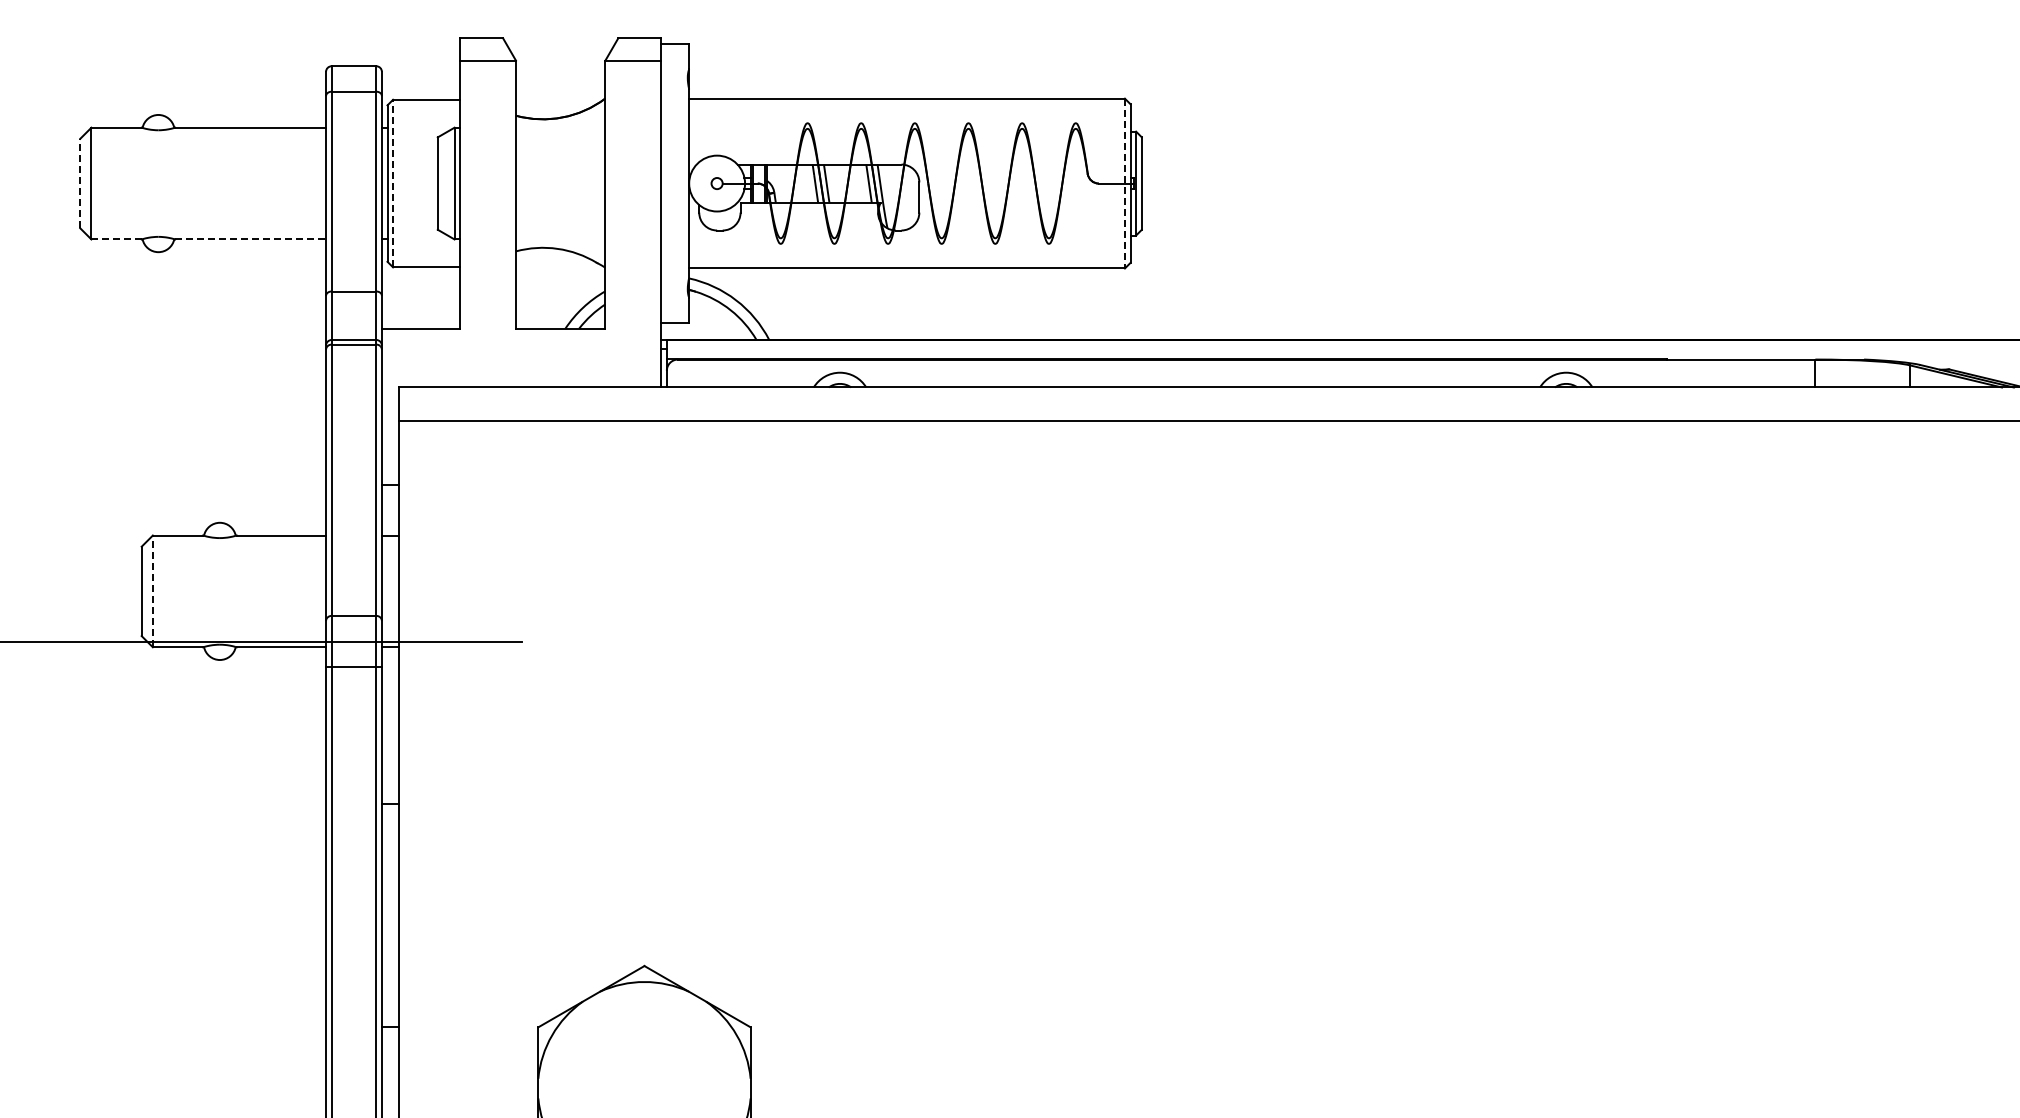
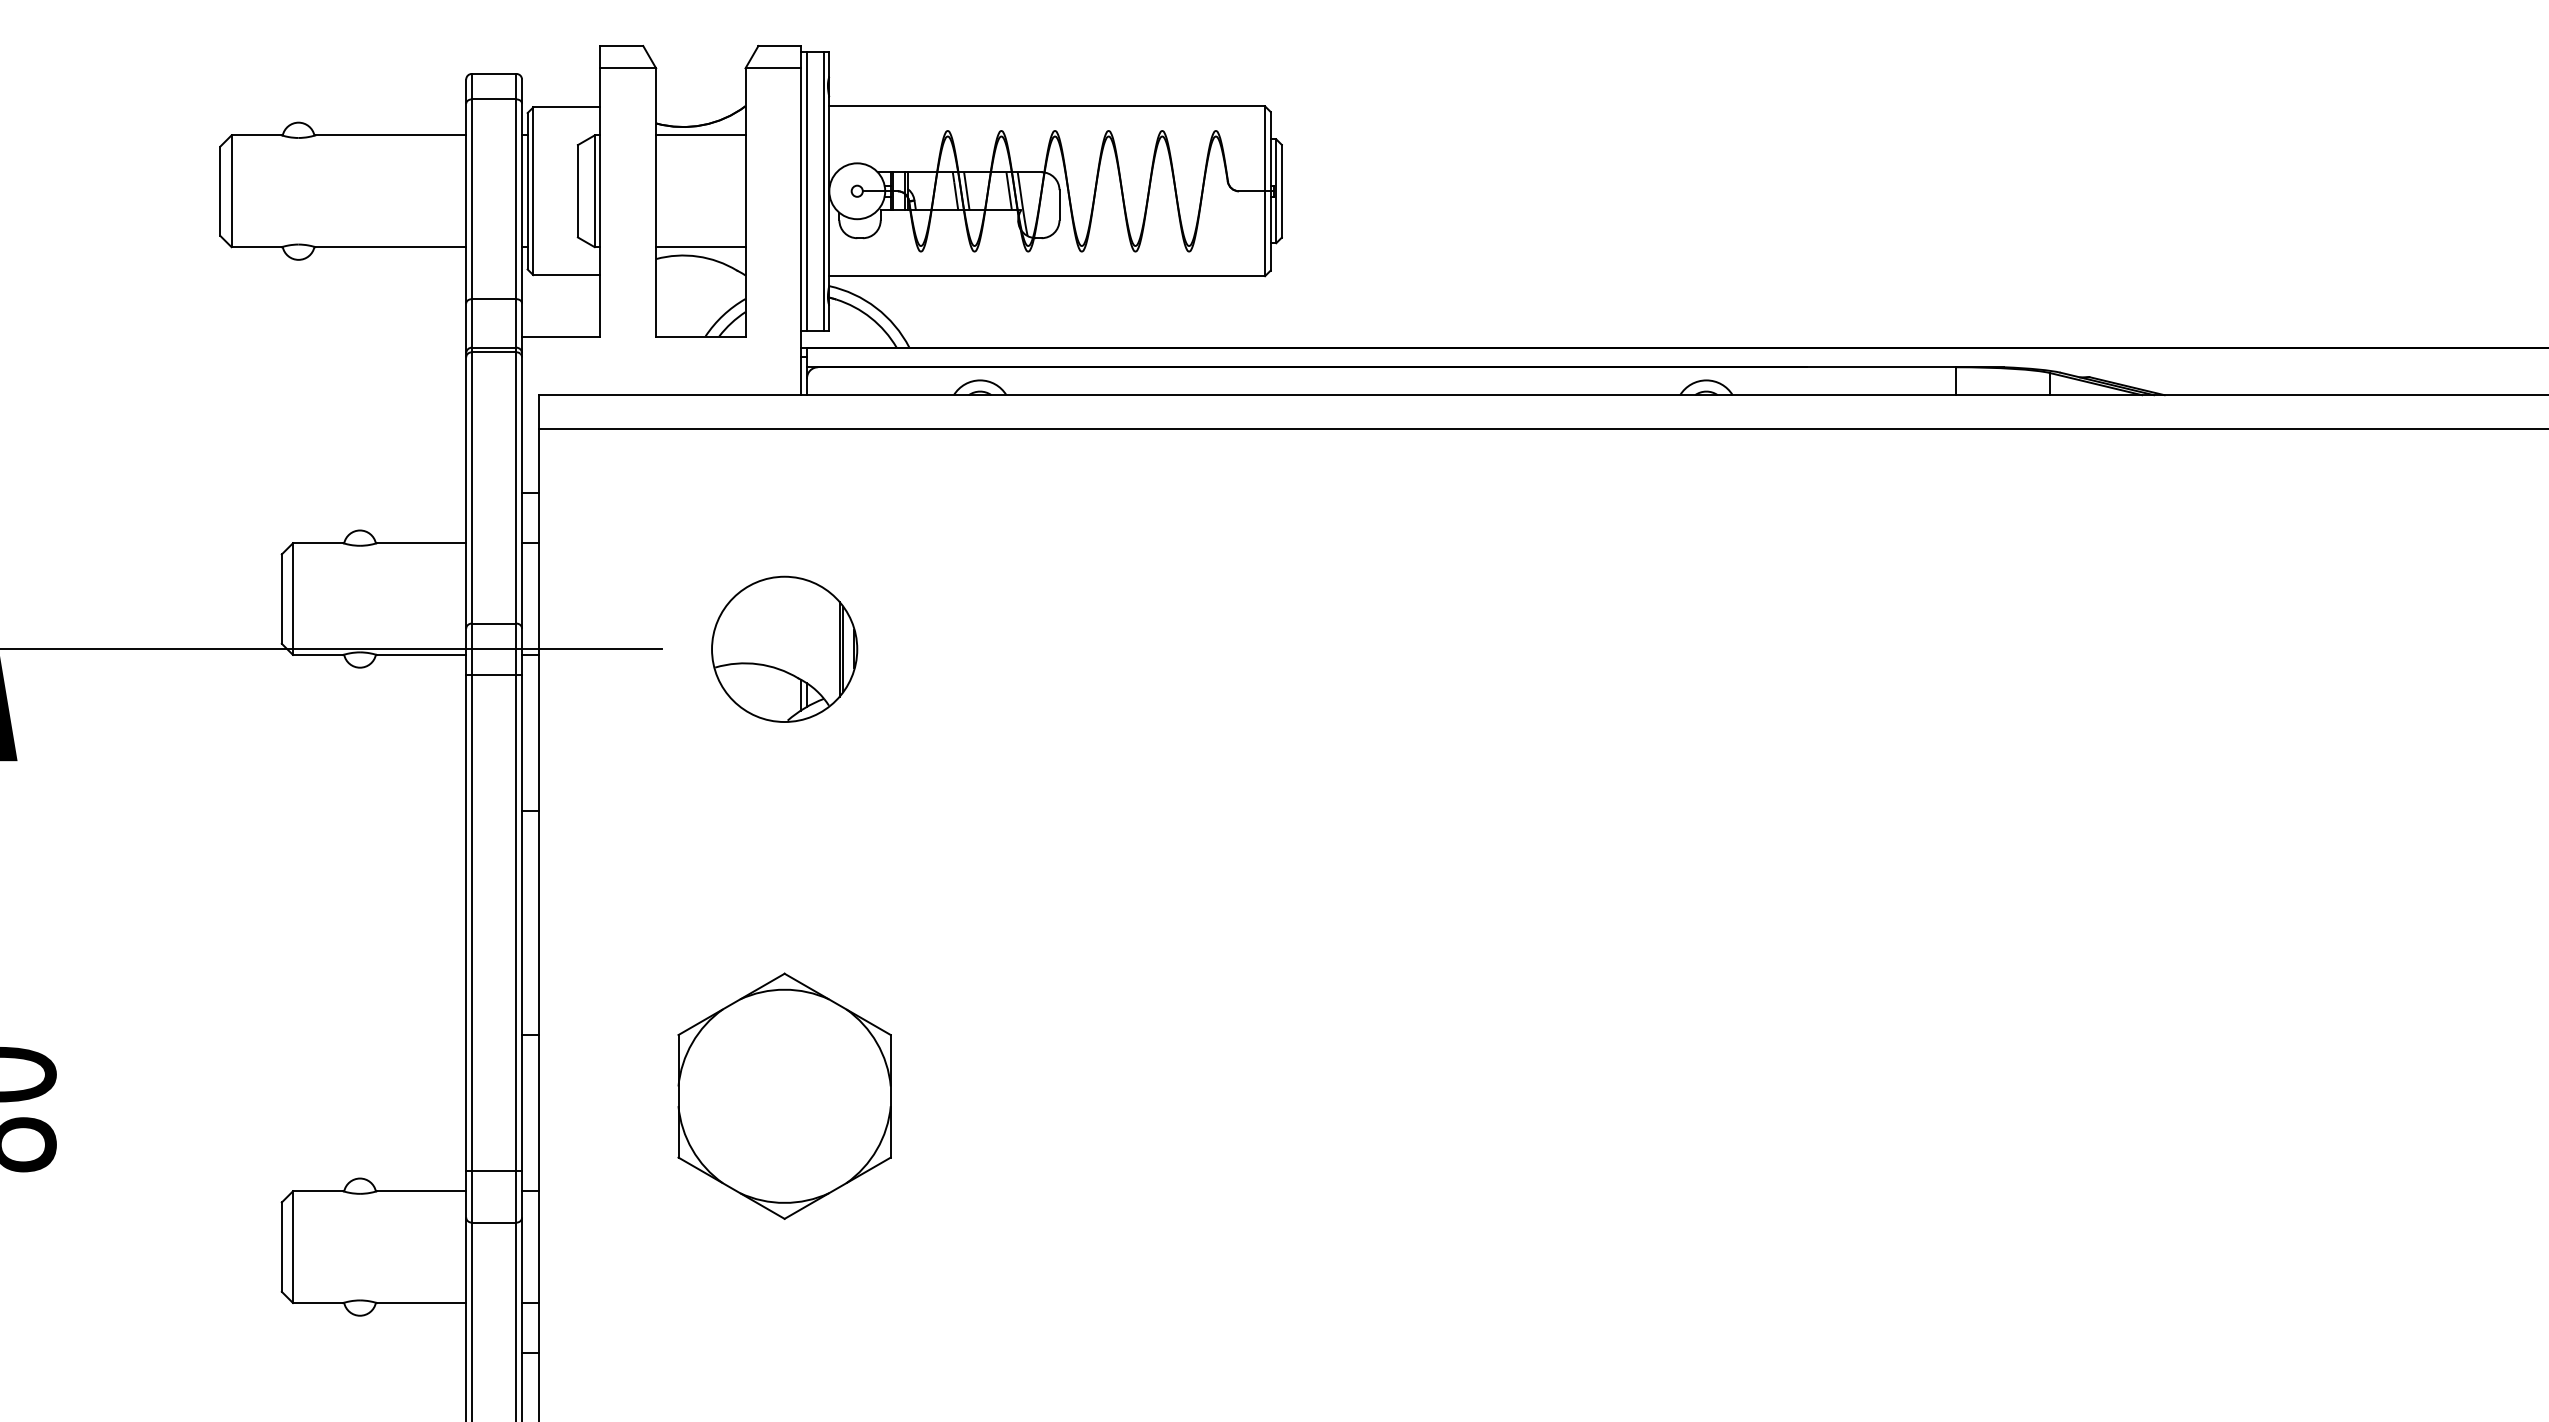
line: (560, 127) -> (700, 135), added
line: (666, 182) -> (806, 190), added
line: (683, 182) -> (823, 190), added
line: (80, 183) -> (220, 191), dashed -> solid
line: (393, 183) -> (533, 191), dashed -> solid
line: (1125, 183) -> (1265, 191), dashed -> solid
line: (117, 239) -> (257, 247), dashed -> solid
line: (251, 239) -> (391, 247), dashed -> solid
line: (560, 239) -> (700, 247), added
line: (153, 591) -> (293, 599), dashed -> solid
part: (644, 640) -> (784, 648), added

